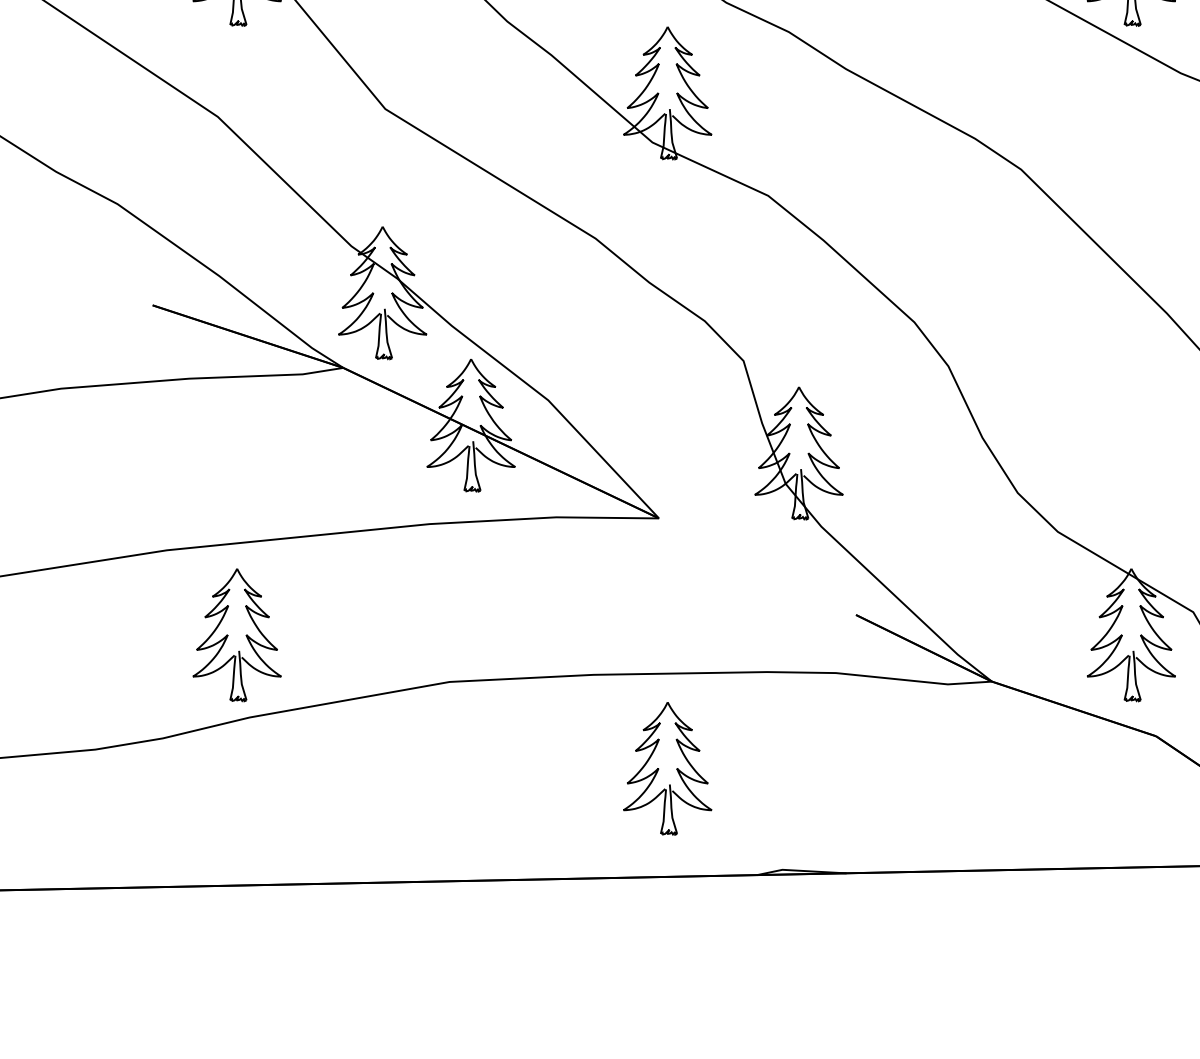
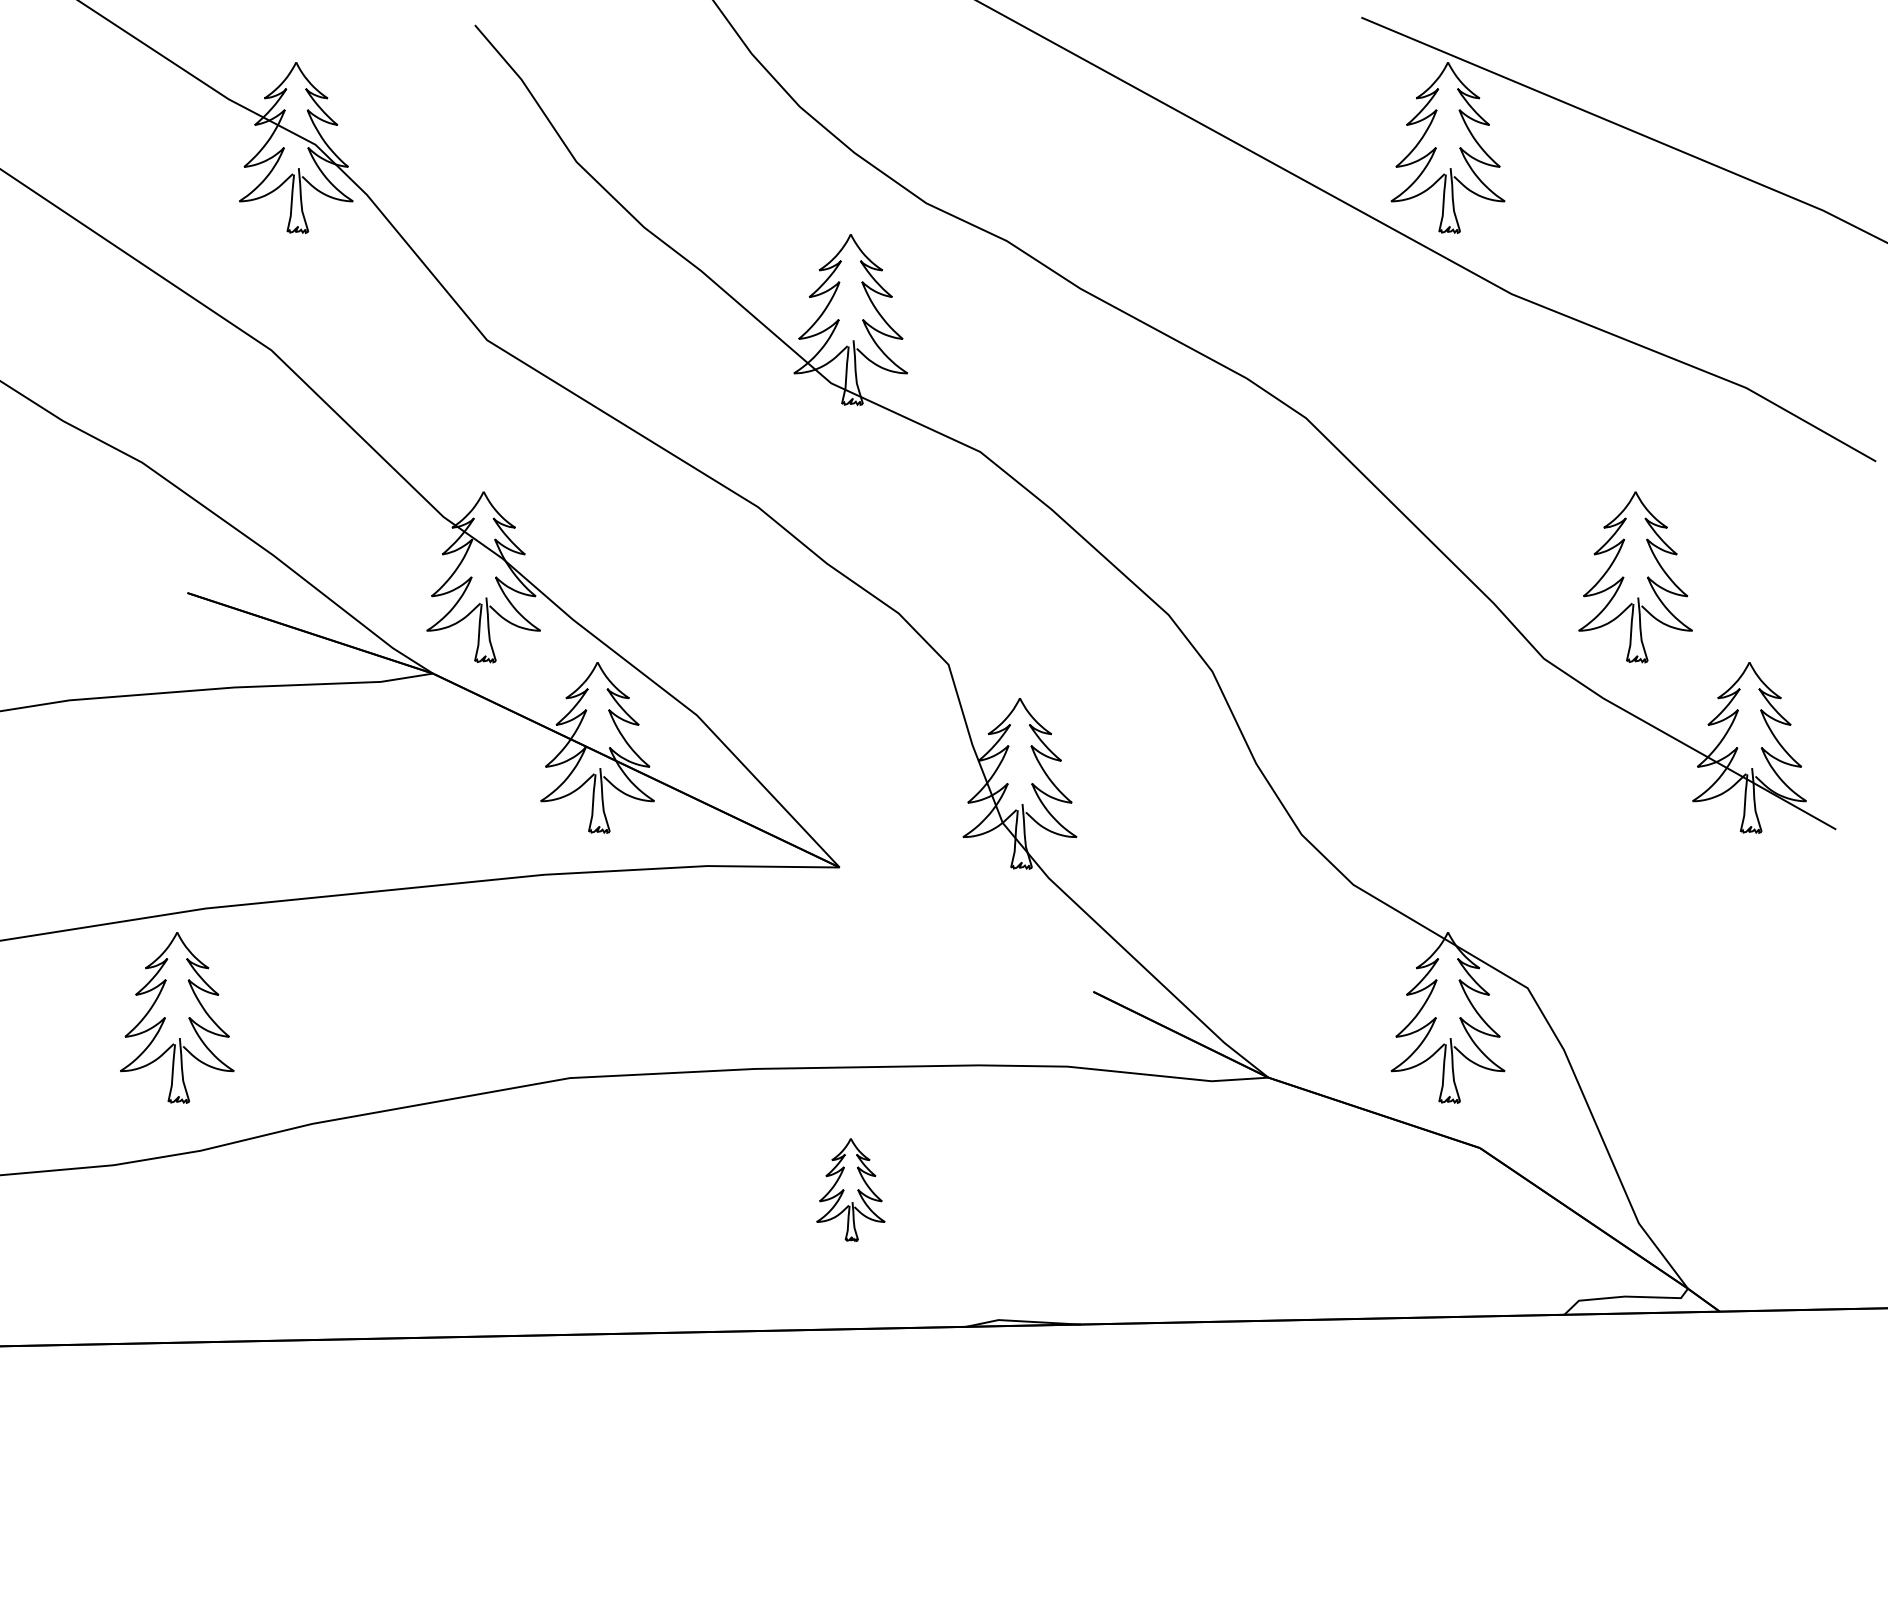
part: (237, 634) -> (177, 1017), moved
part: (667, 768) -> (850, 1189), size x0.6

